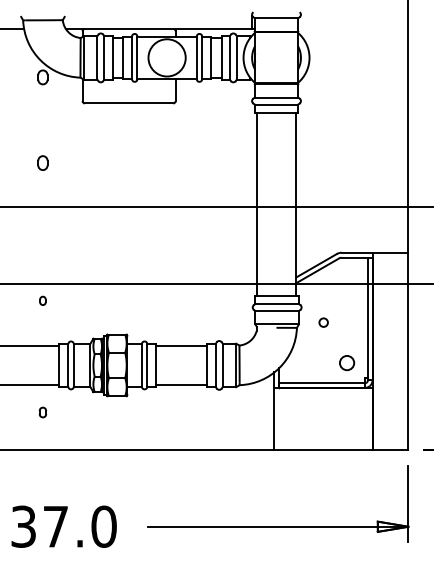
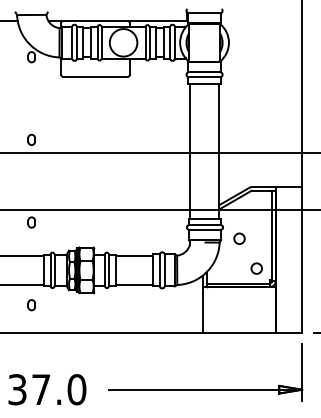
part: (42, 162) -> (31, 139), moved
part: (42, 300) -> (31, 222), size x1.67
circle: (323, 322) -> (239, 238), size x1.67
part: (42, 412) -> (31, 305), size x1.43

